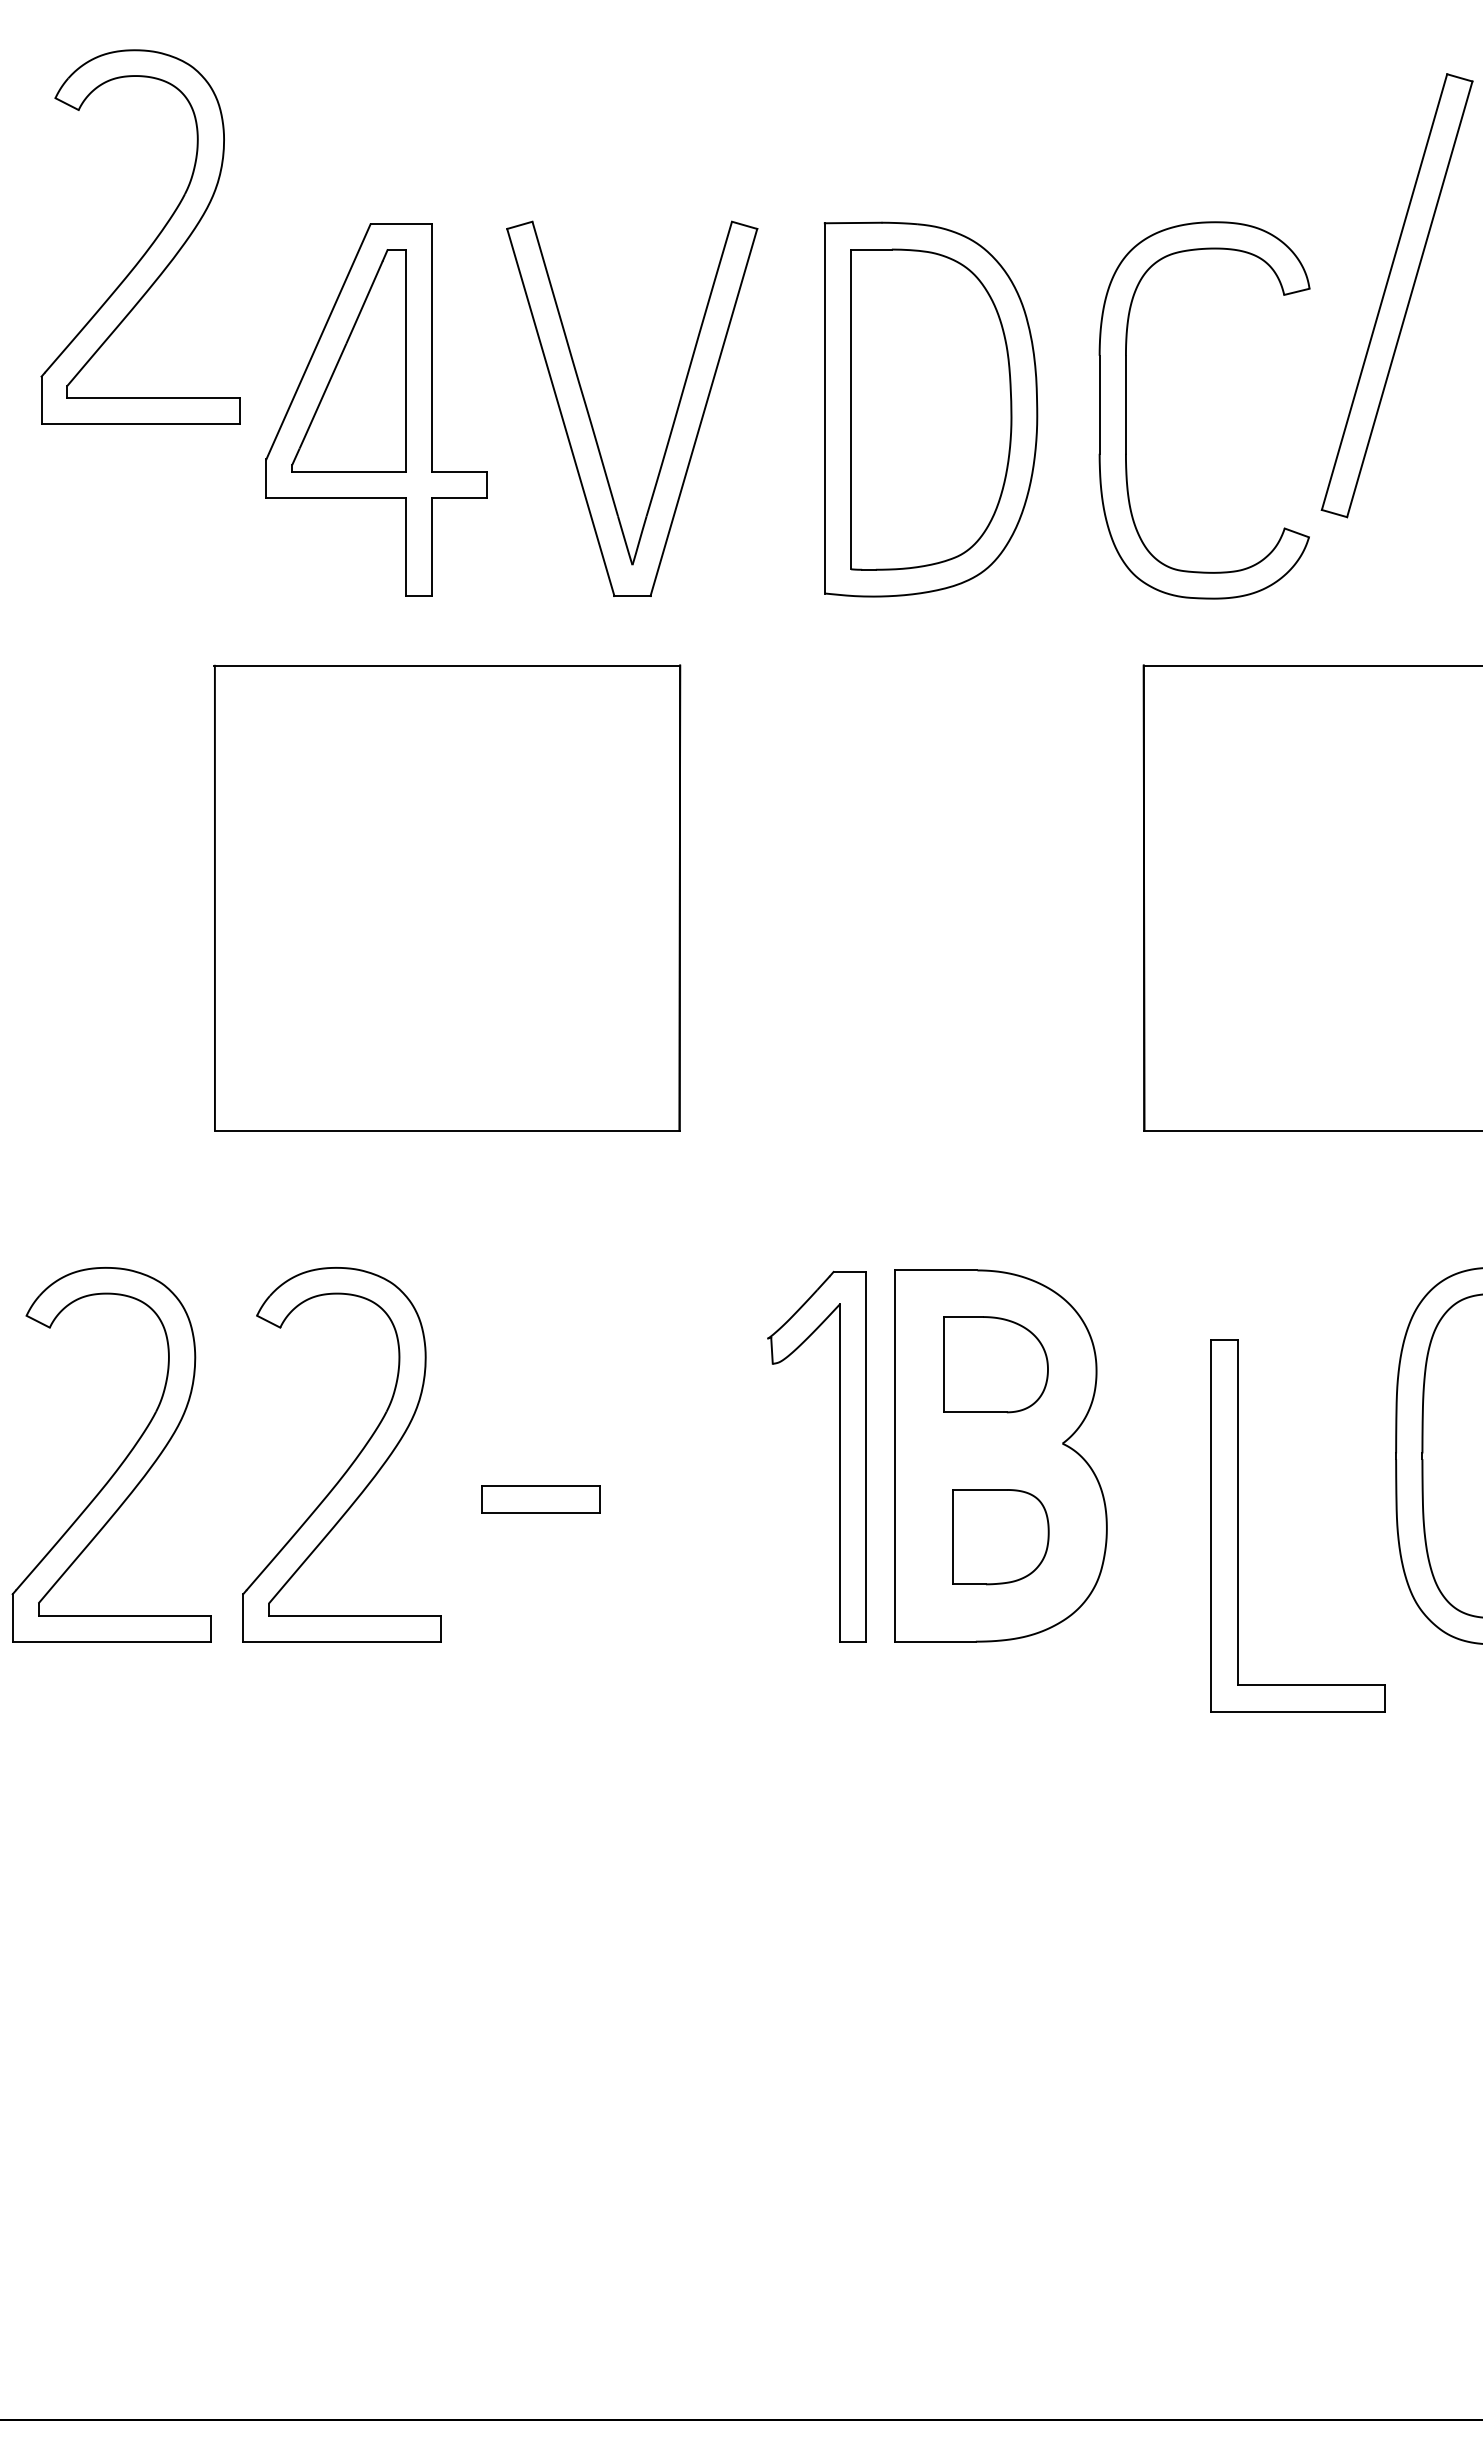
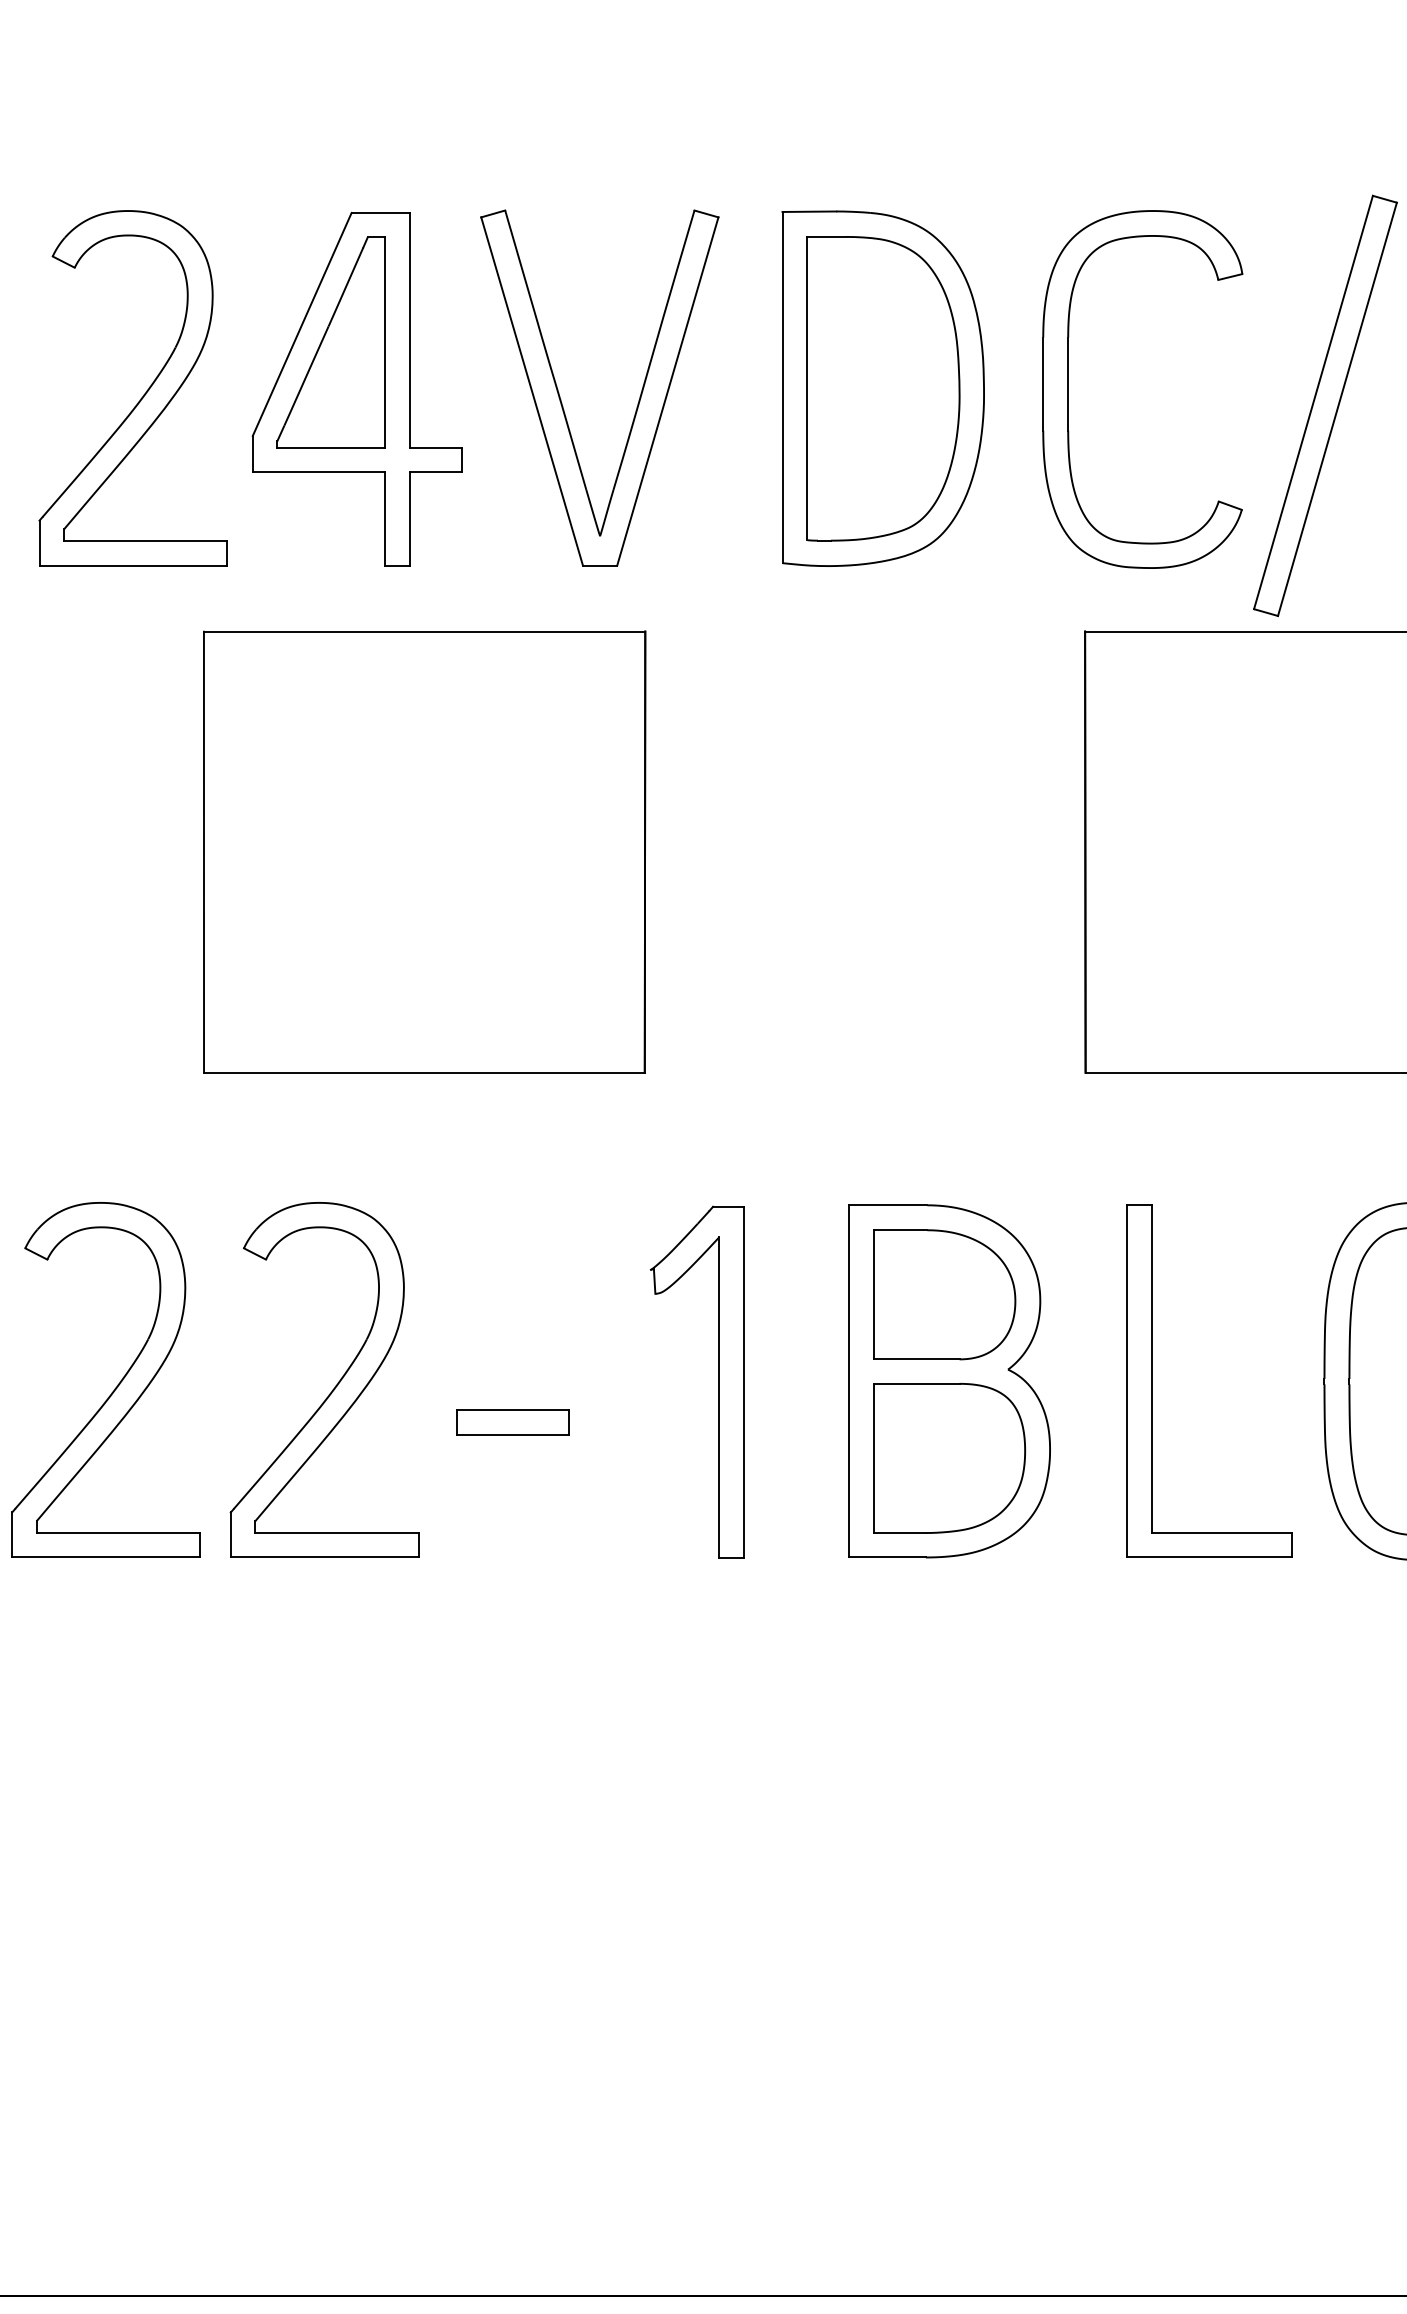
part: (150, 244) -> (142, 395), moved
part: (1396, 295) -> (1324, 405), moved
part: (995, 1364) -> (944, 1294), size x1.43
part: (839, 1456) -> (718, 1381), moved
part: (1238, 1525) -> (1153, 1380), moved
part: (1000, 1536) -> (949, 1457), size x1.67

